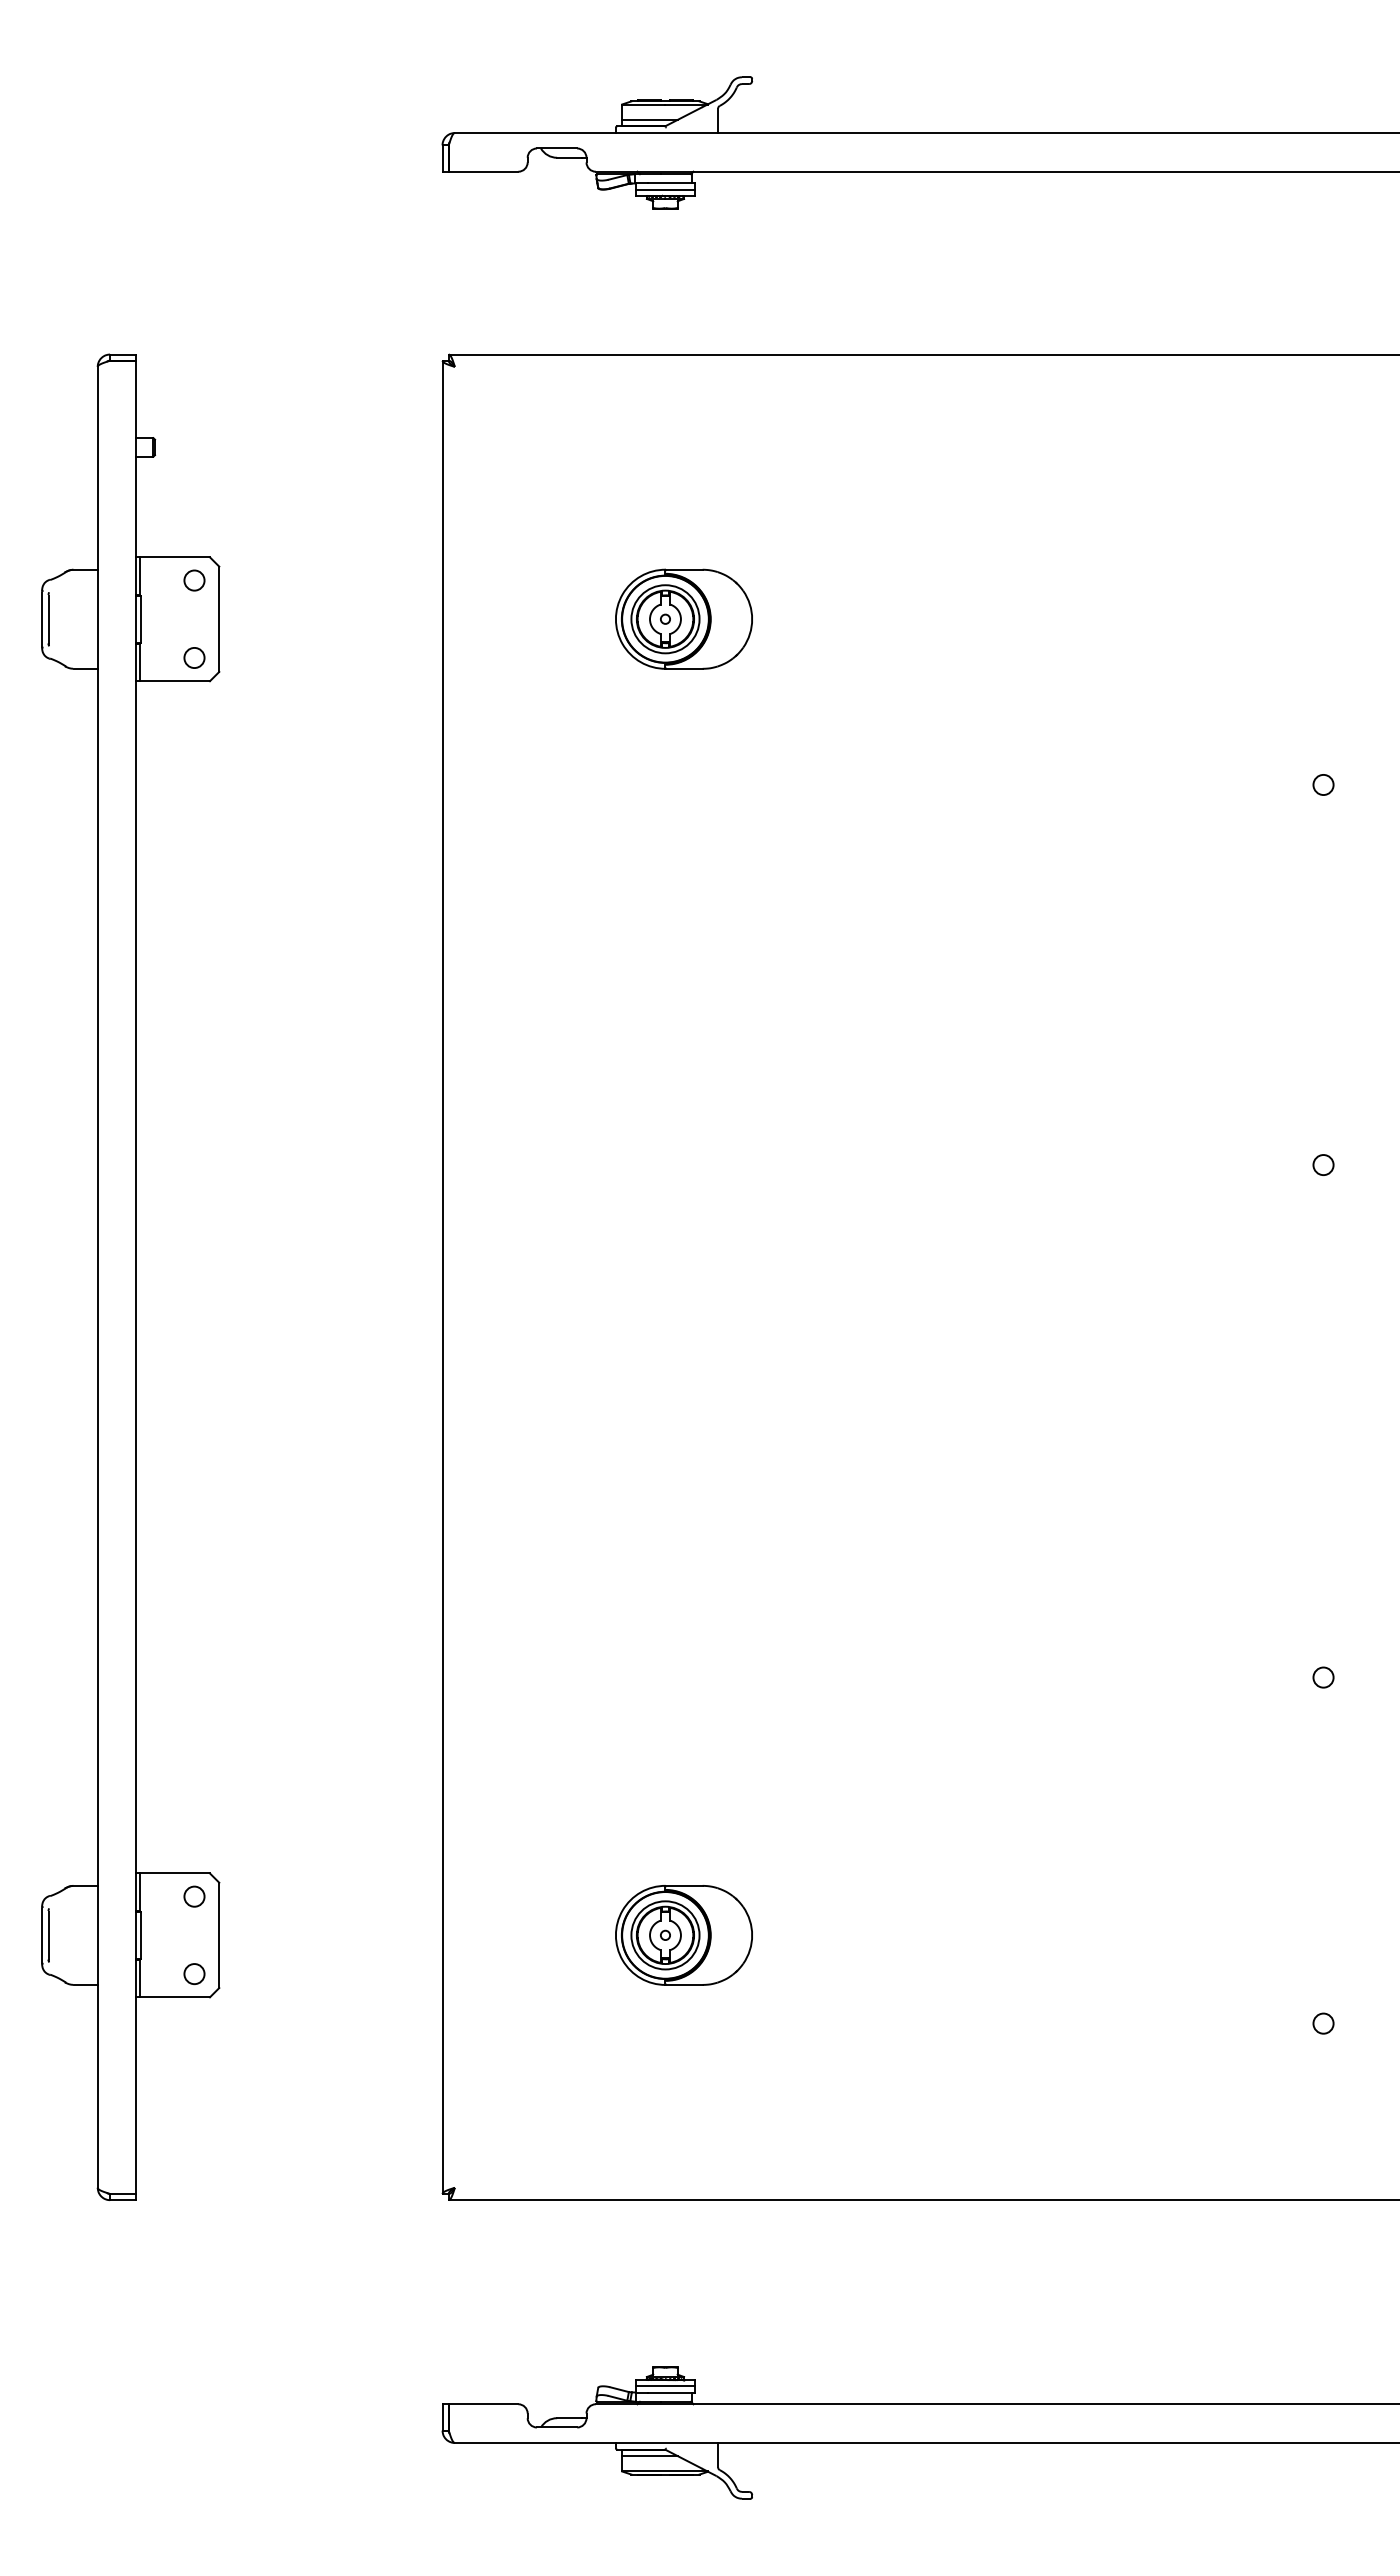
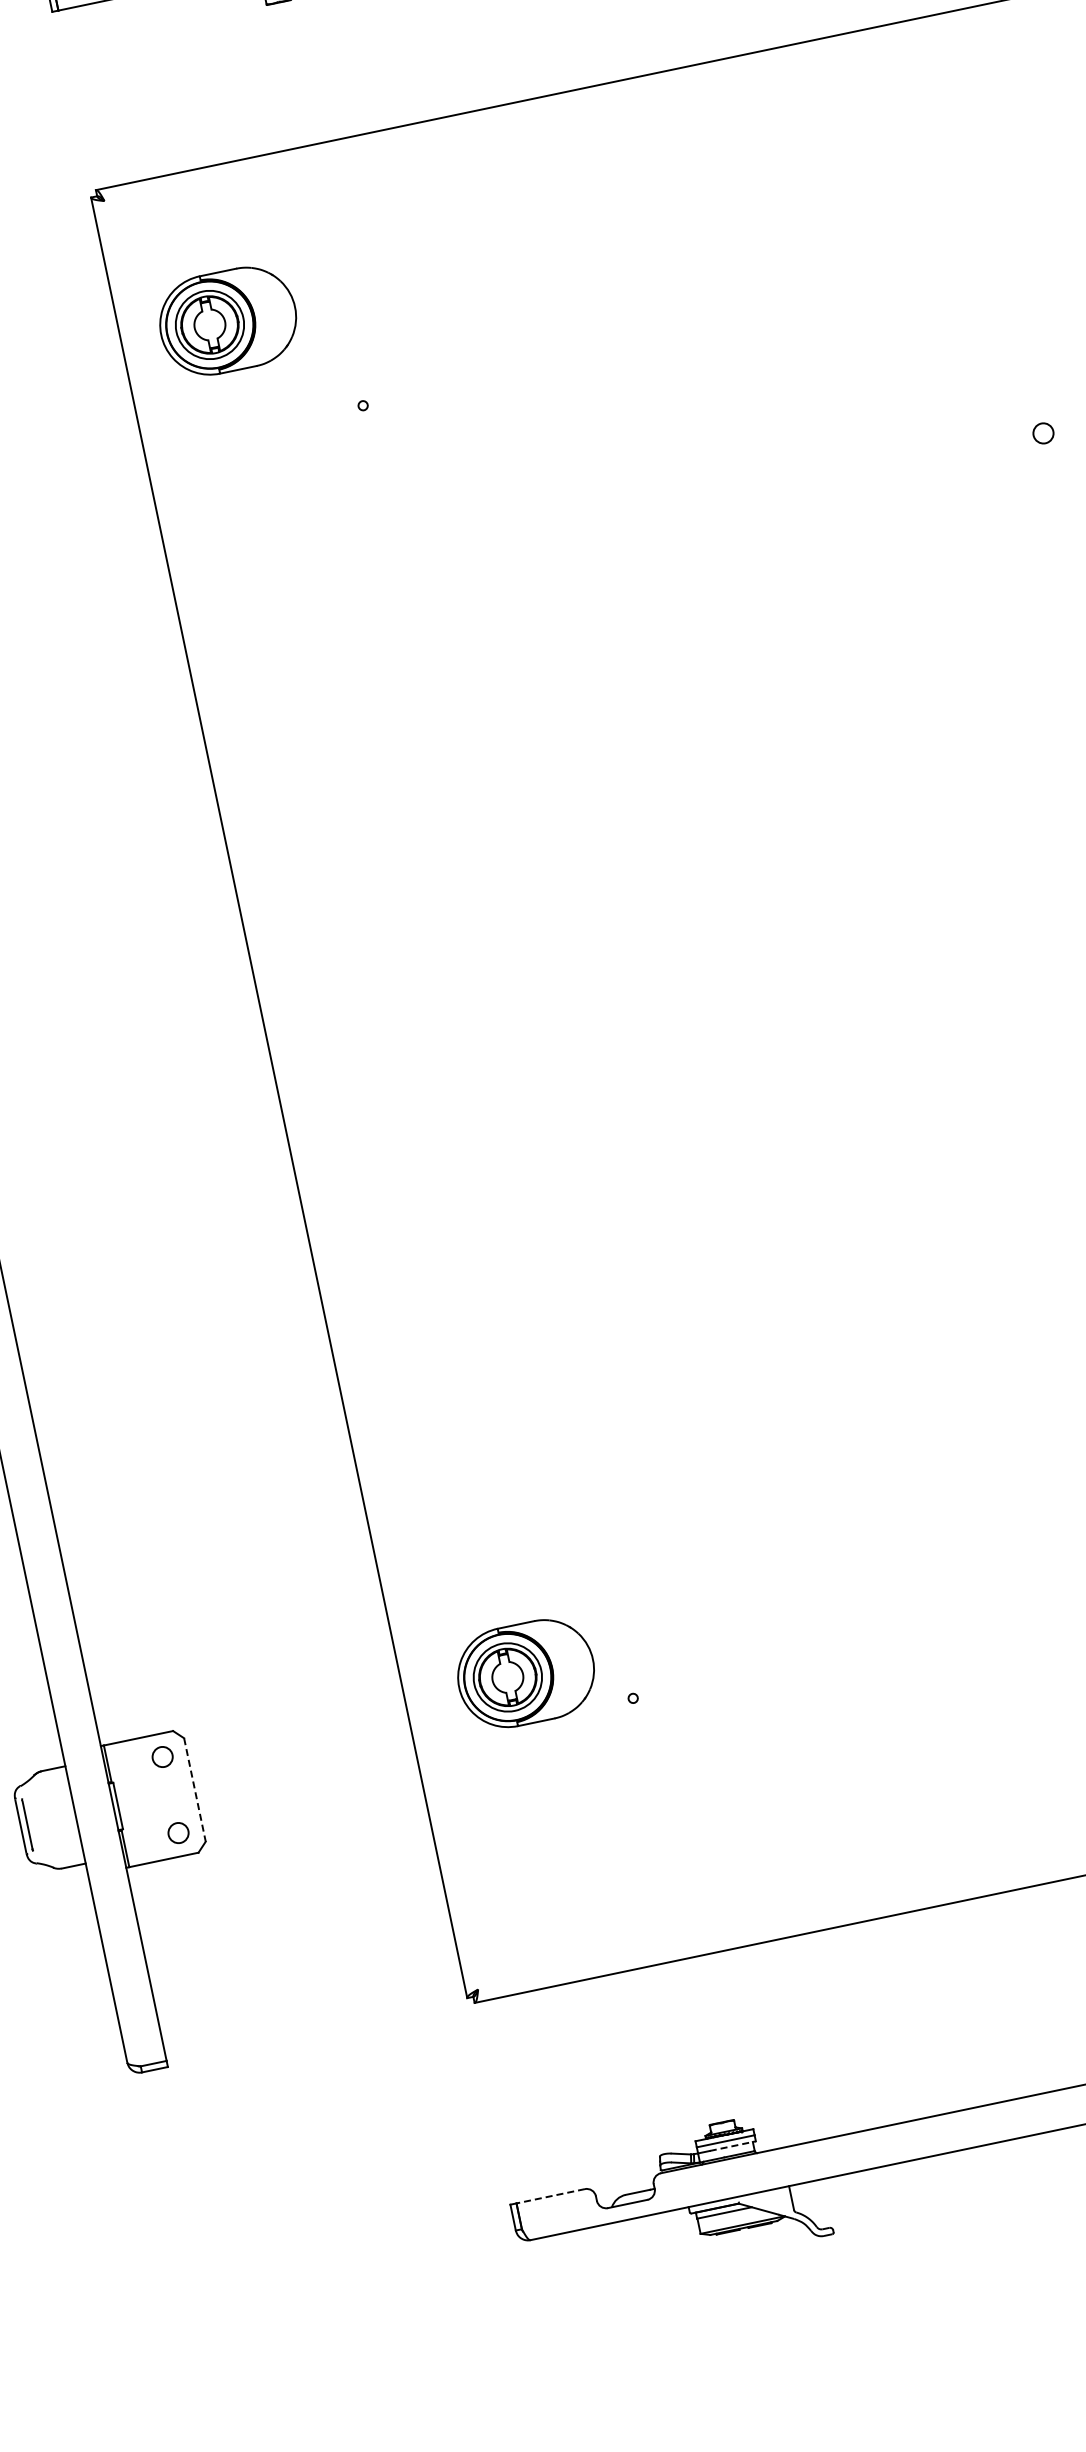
part: (683, 618) -> (227, 320), moved
line: (219, 1935) -> (195, 1790), solid -> dashed
part: (683, 1935) -> (525, 1673), moved
line: (671, 2392) -> (732, 2146), solid -> dashed
line: (483, 2404) -> (550, 2196), solid -> dashed

